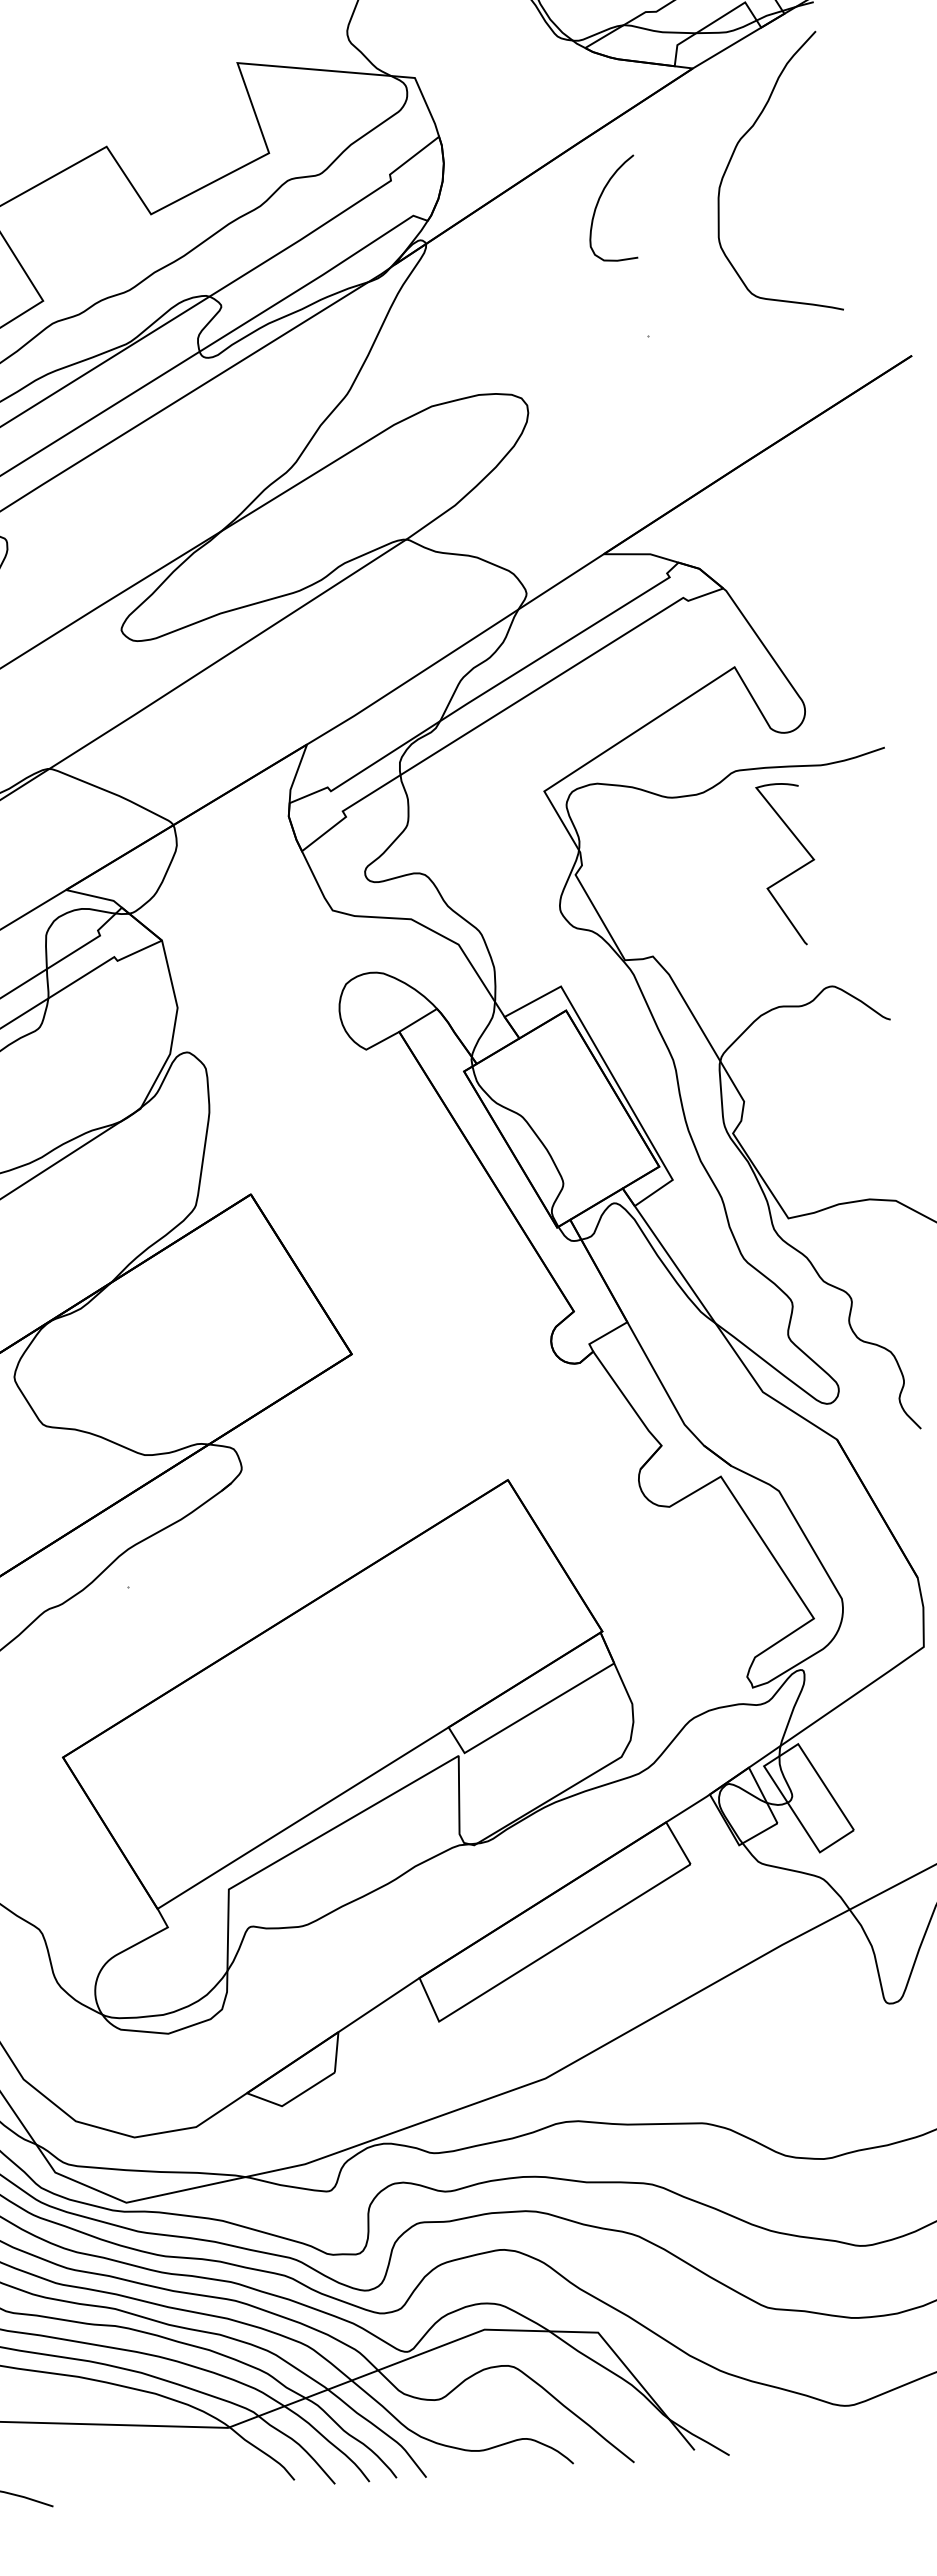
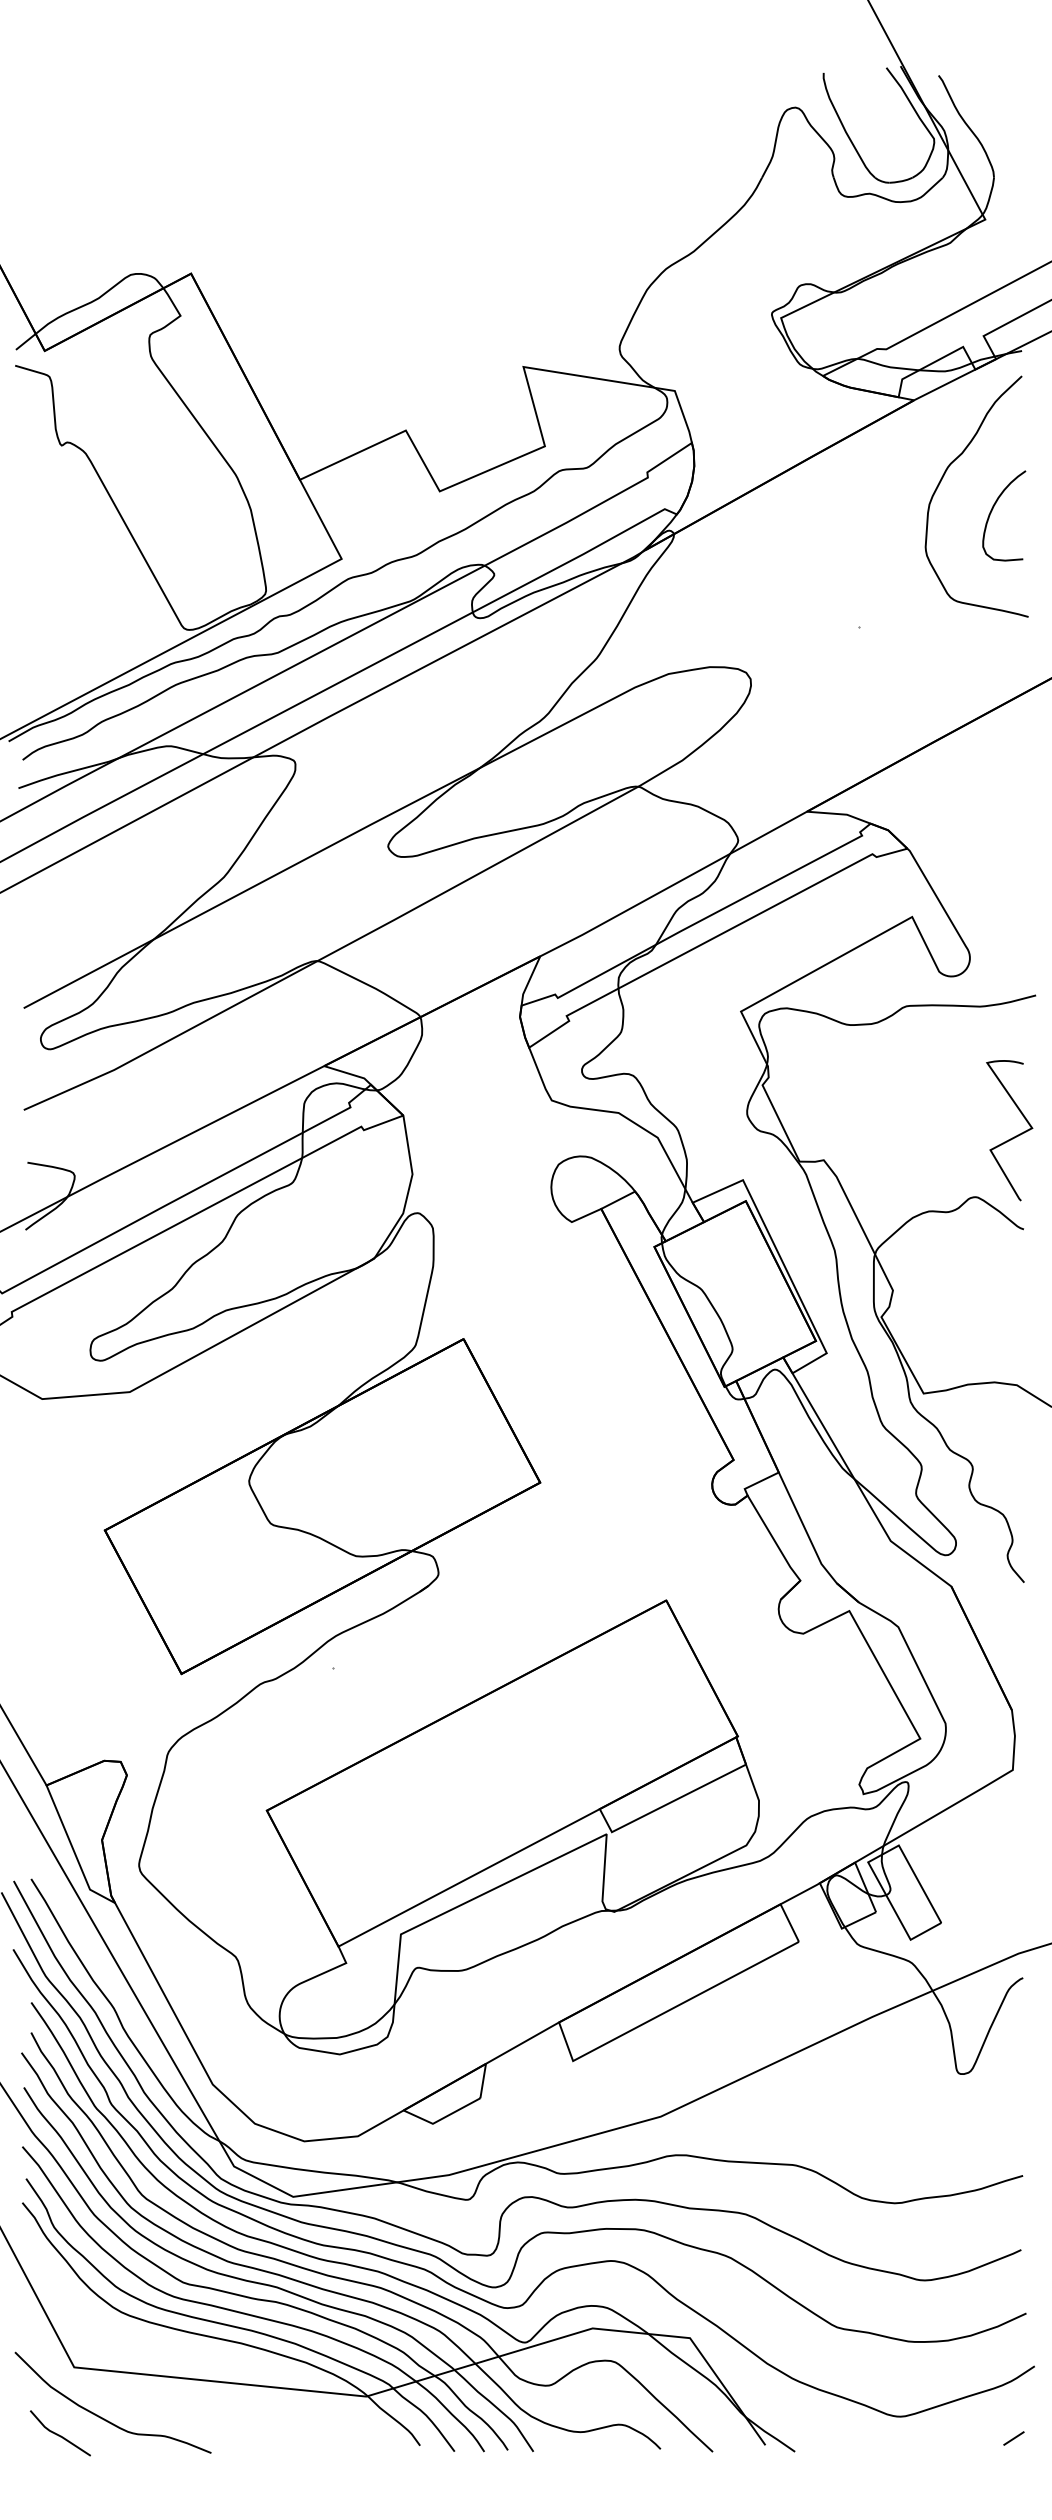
curve: (599, 202) -> (993, 509), moved
curve: (791, 872) -> (1012, 1137), moved

